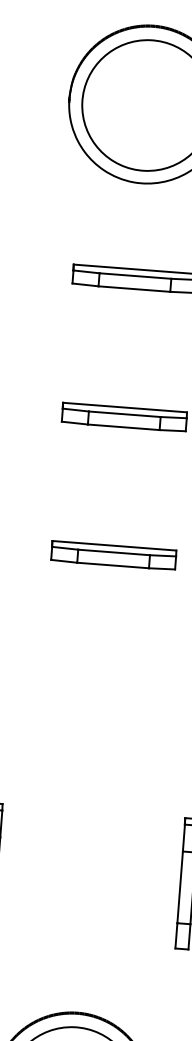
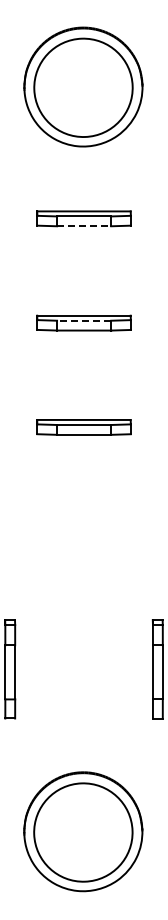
line: (134, 289) -> (84, 226), solid -> dashed
line: (123, 413) -> (83, 320), solid -> dashed

